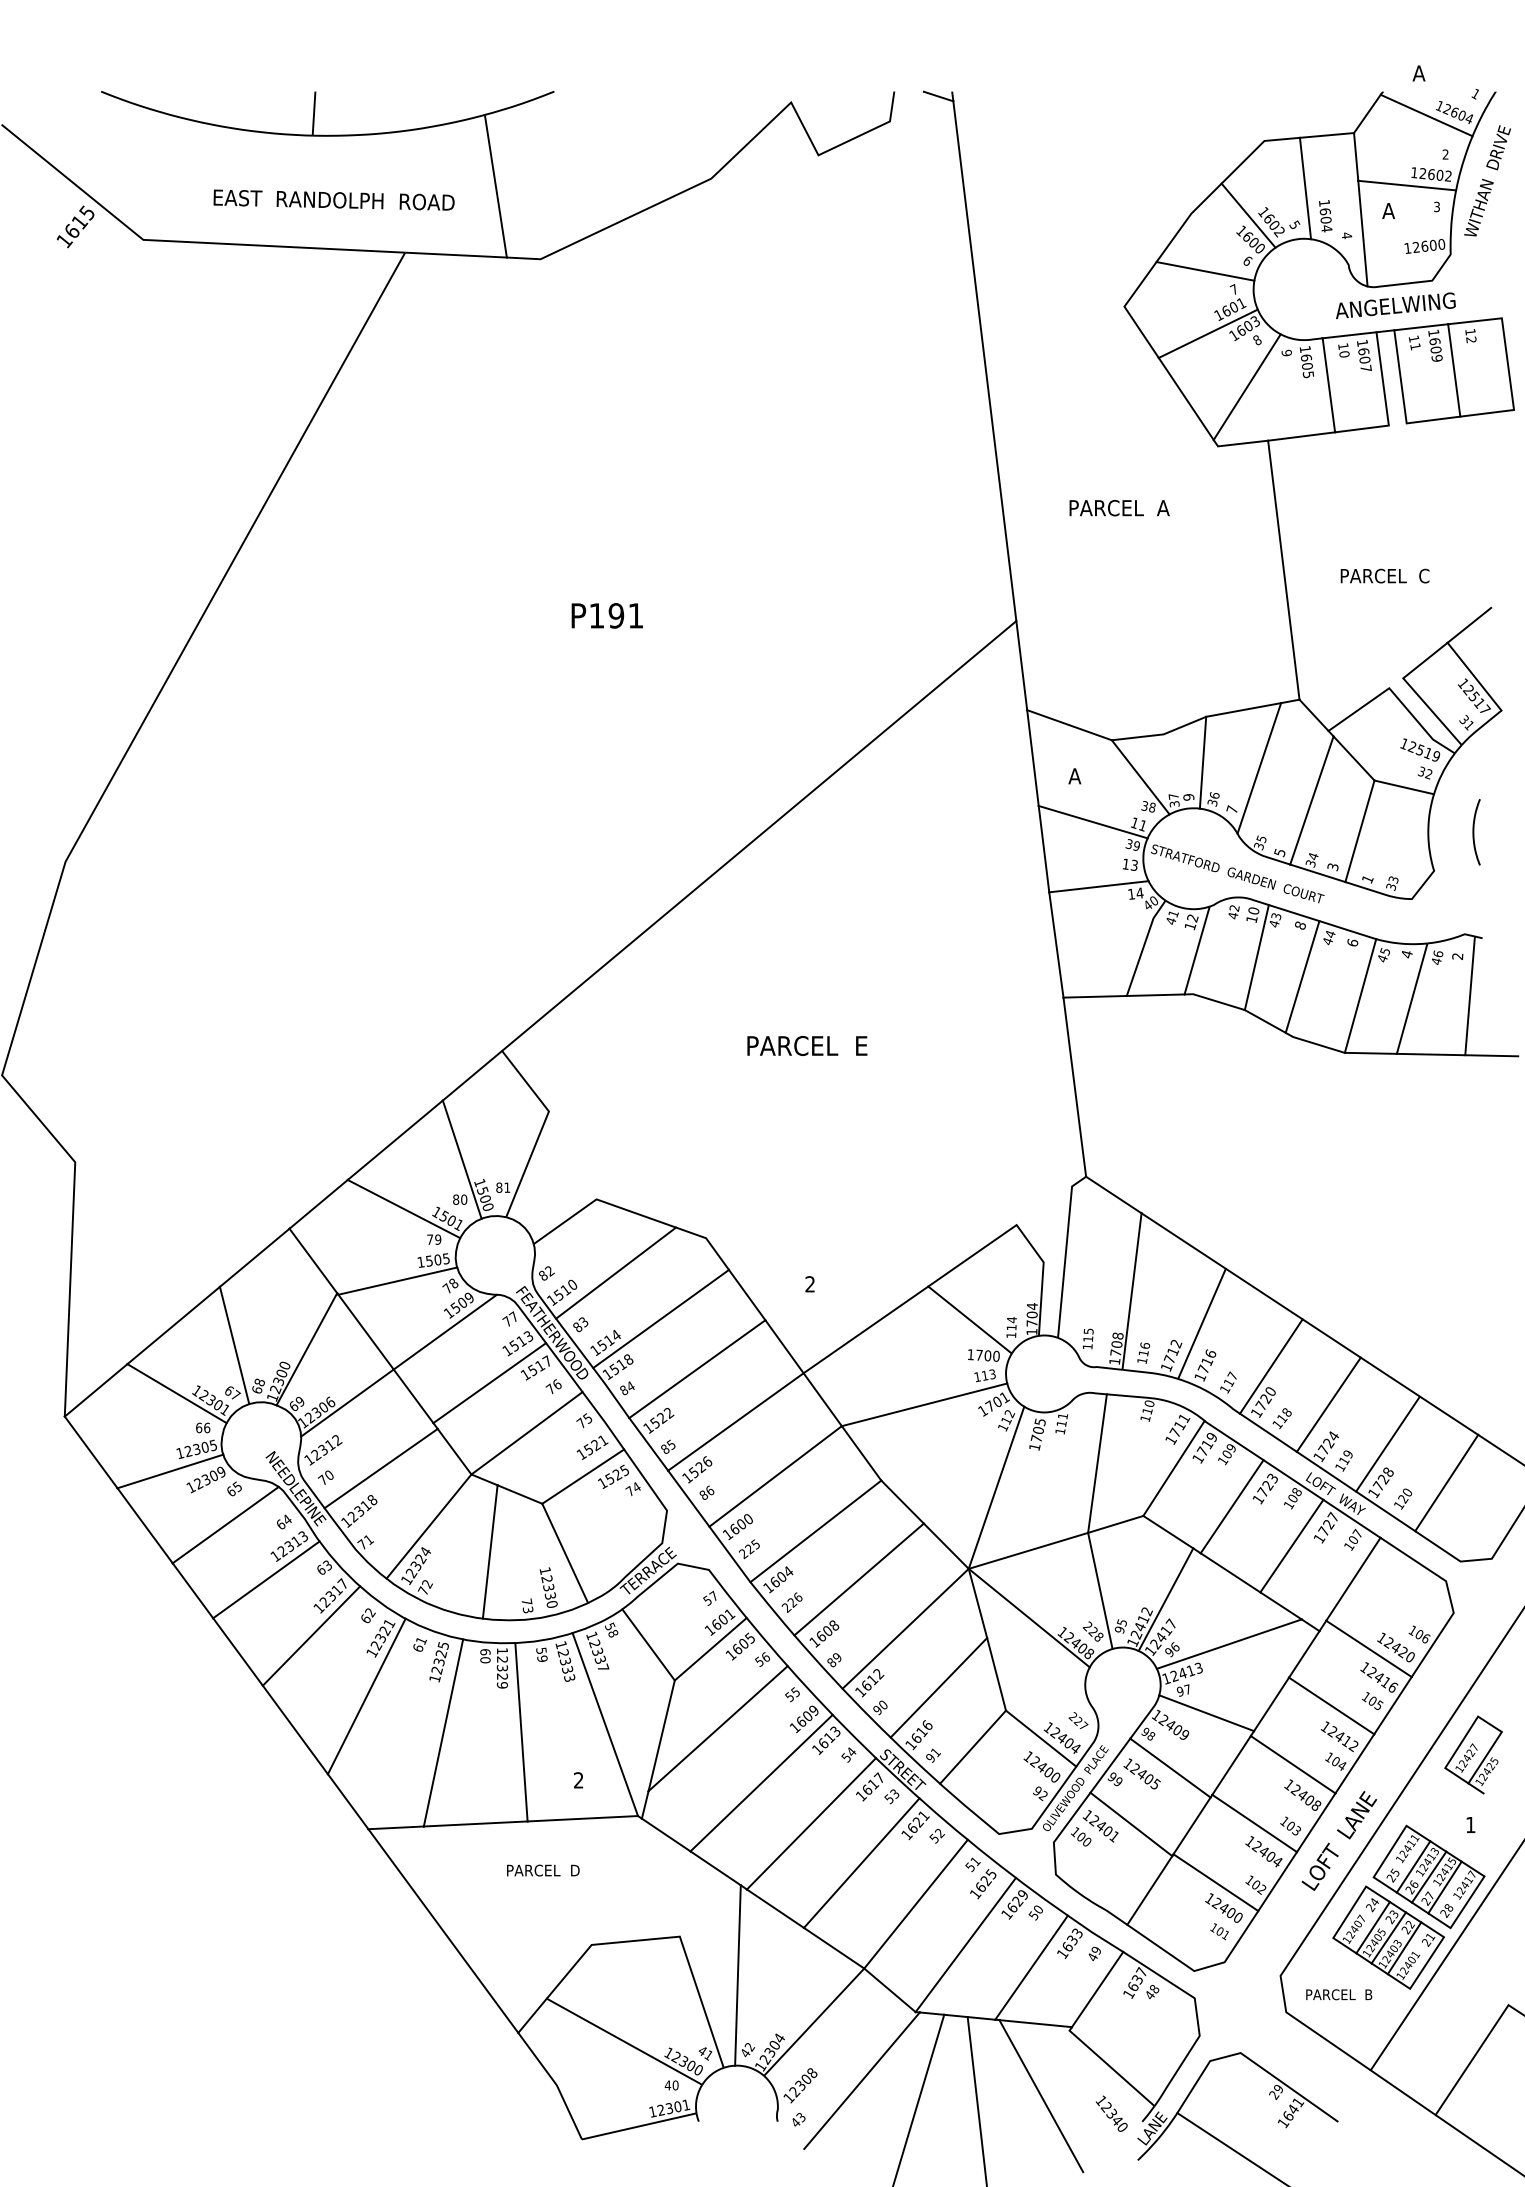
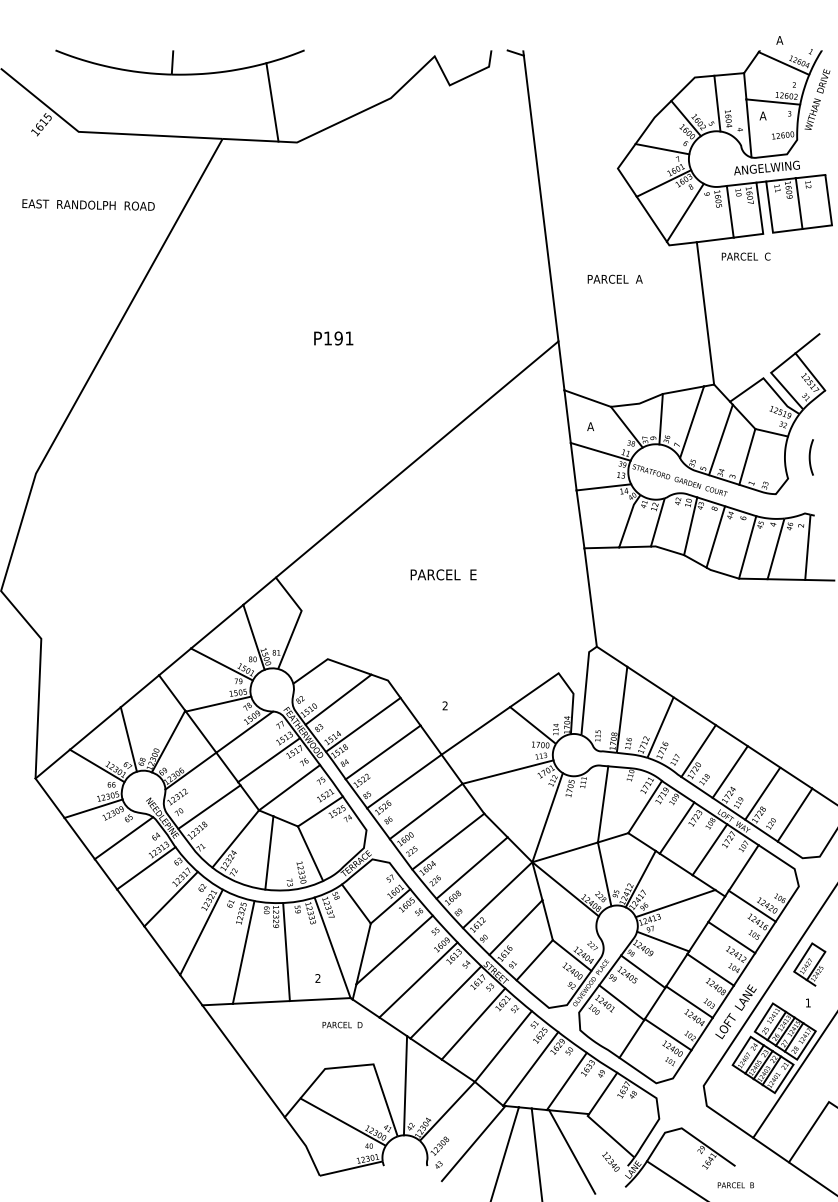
text: (333, 199) -> (88, 204), moved
text: (1383, 575) -> (745, 256), moved
text: (543, 1869) -> (342, 1024), moved
text: (1338, 1995) -> (735, 1185), moved

